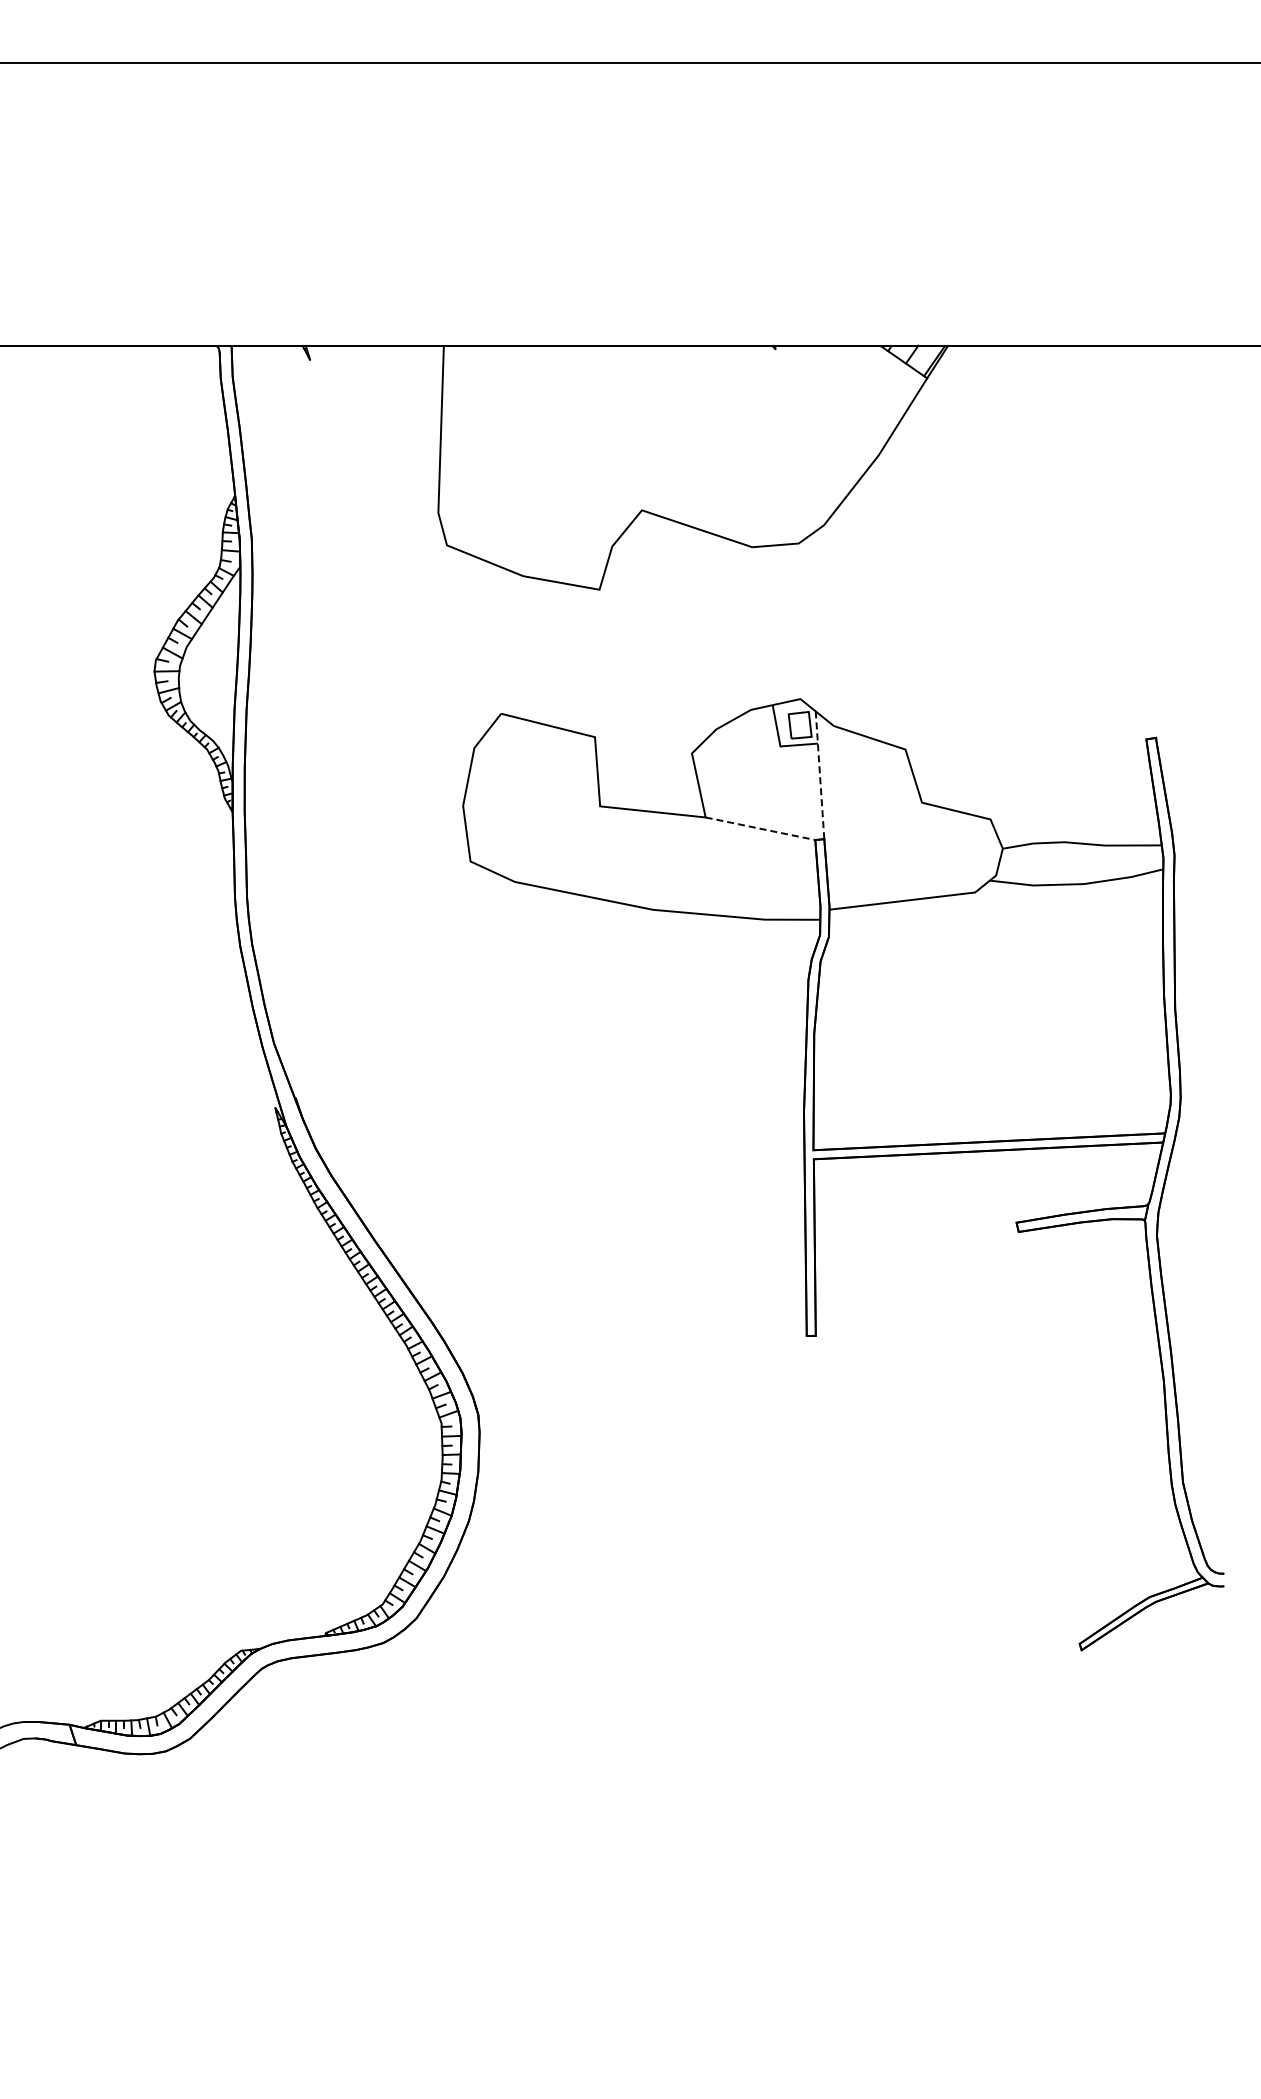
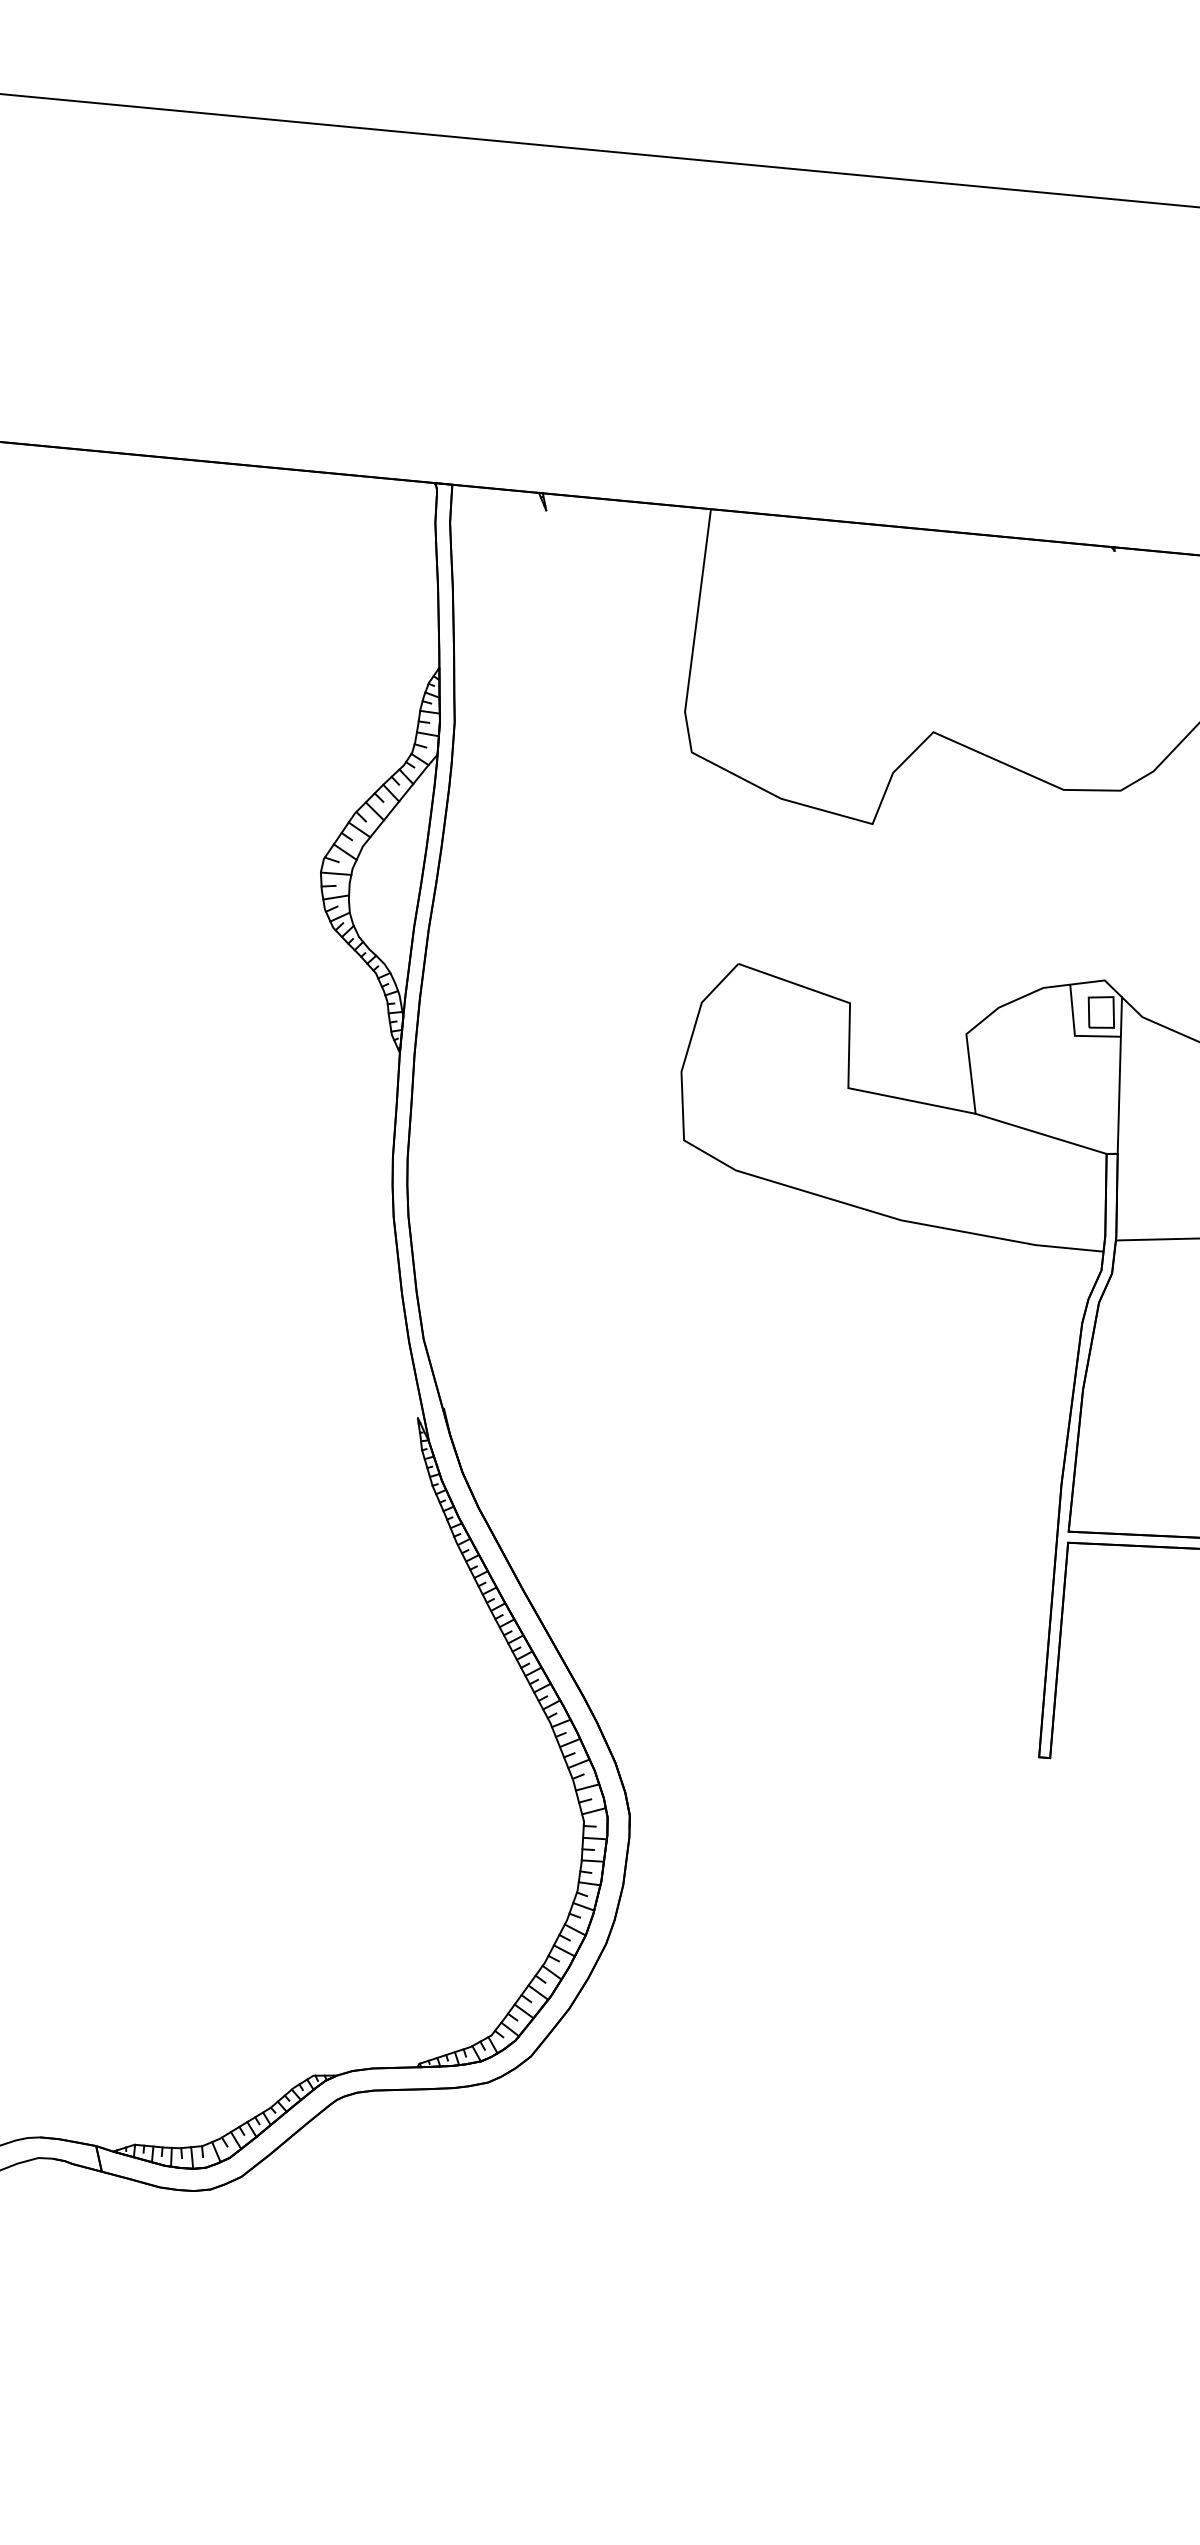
line: (819, 774) -> (1119, 1074), dashed -> solid
line: (760, 828) -> (1041, 1133), dashed -> solid

